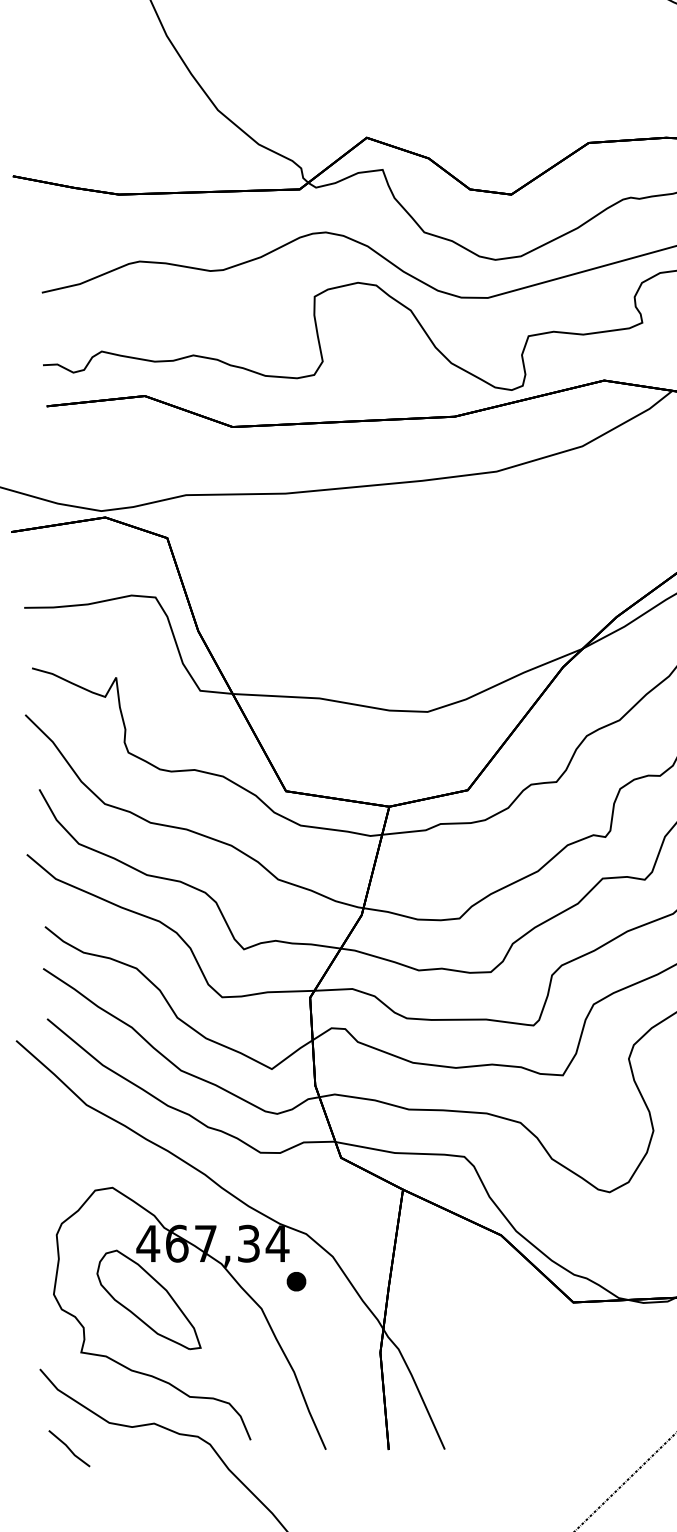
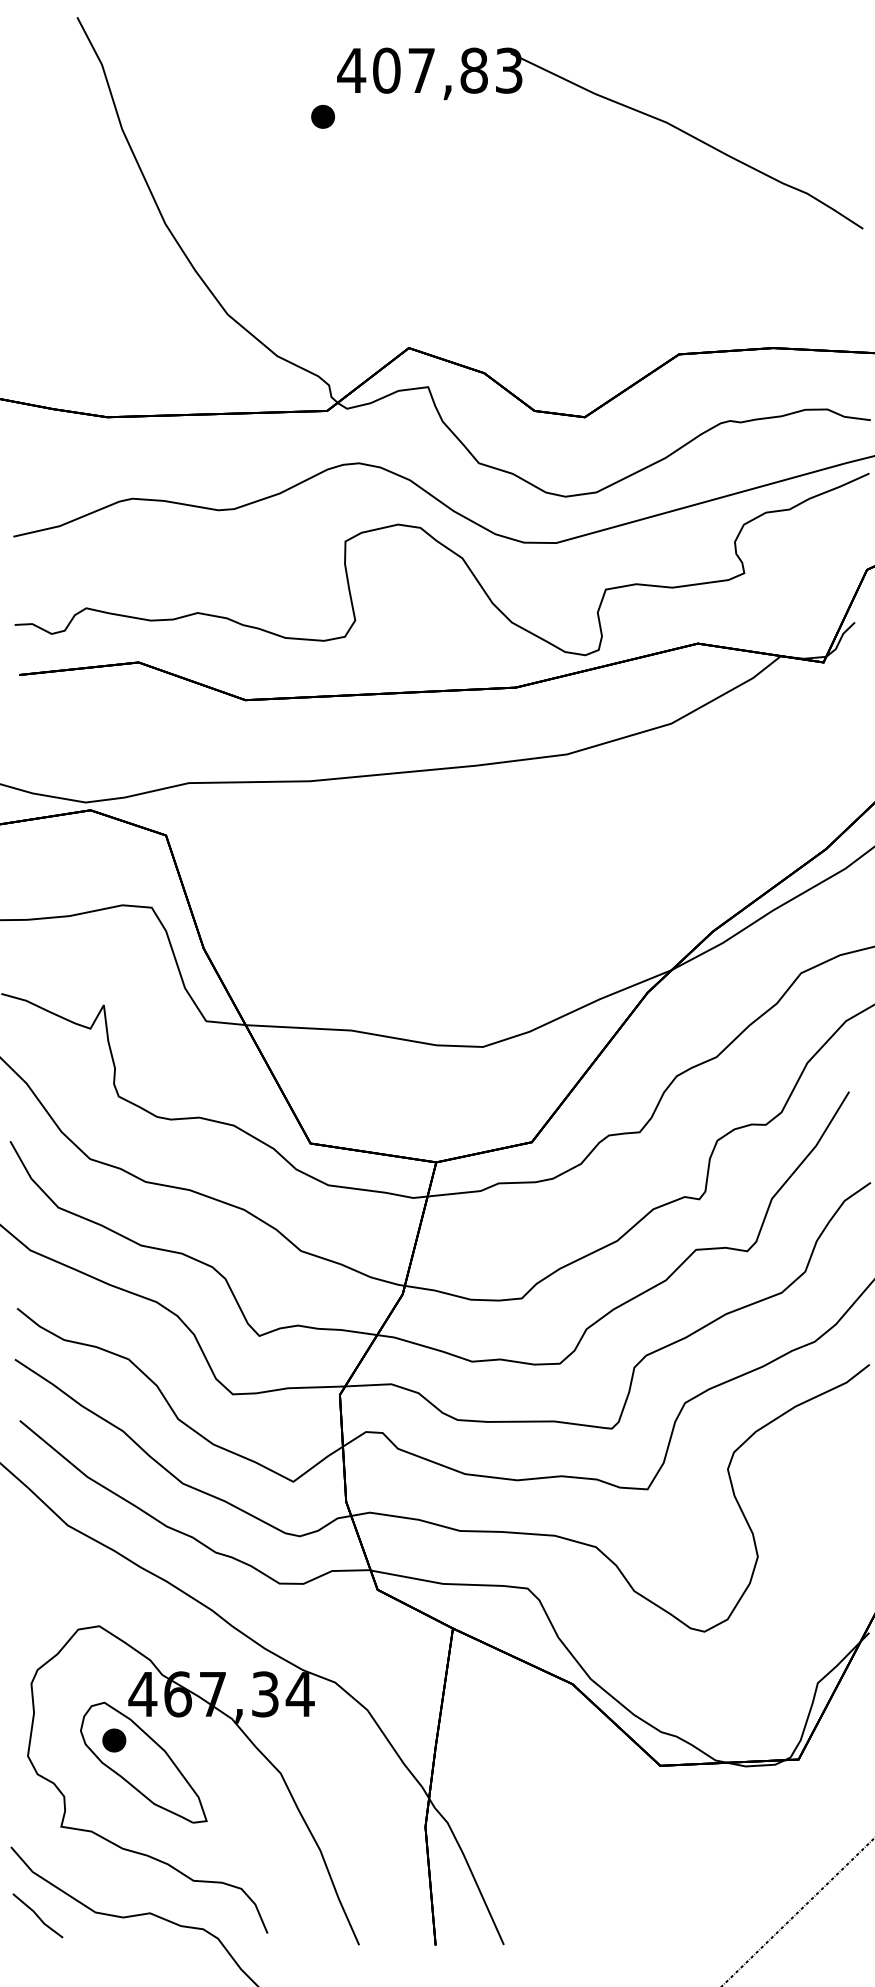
part: (296, 1281) -> (114, 1740), moved
line: (69, 1448) -> (37, 1915), moved

